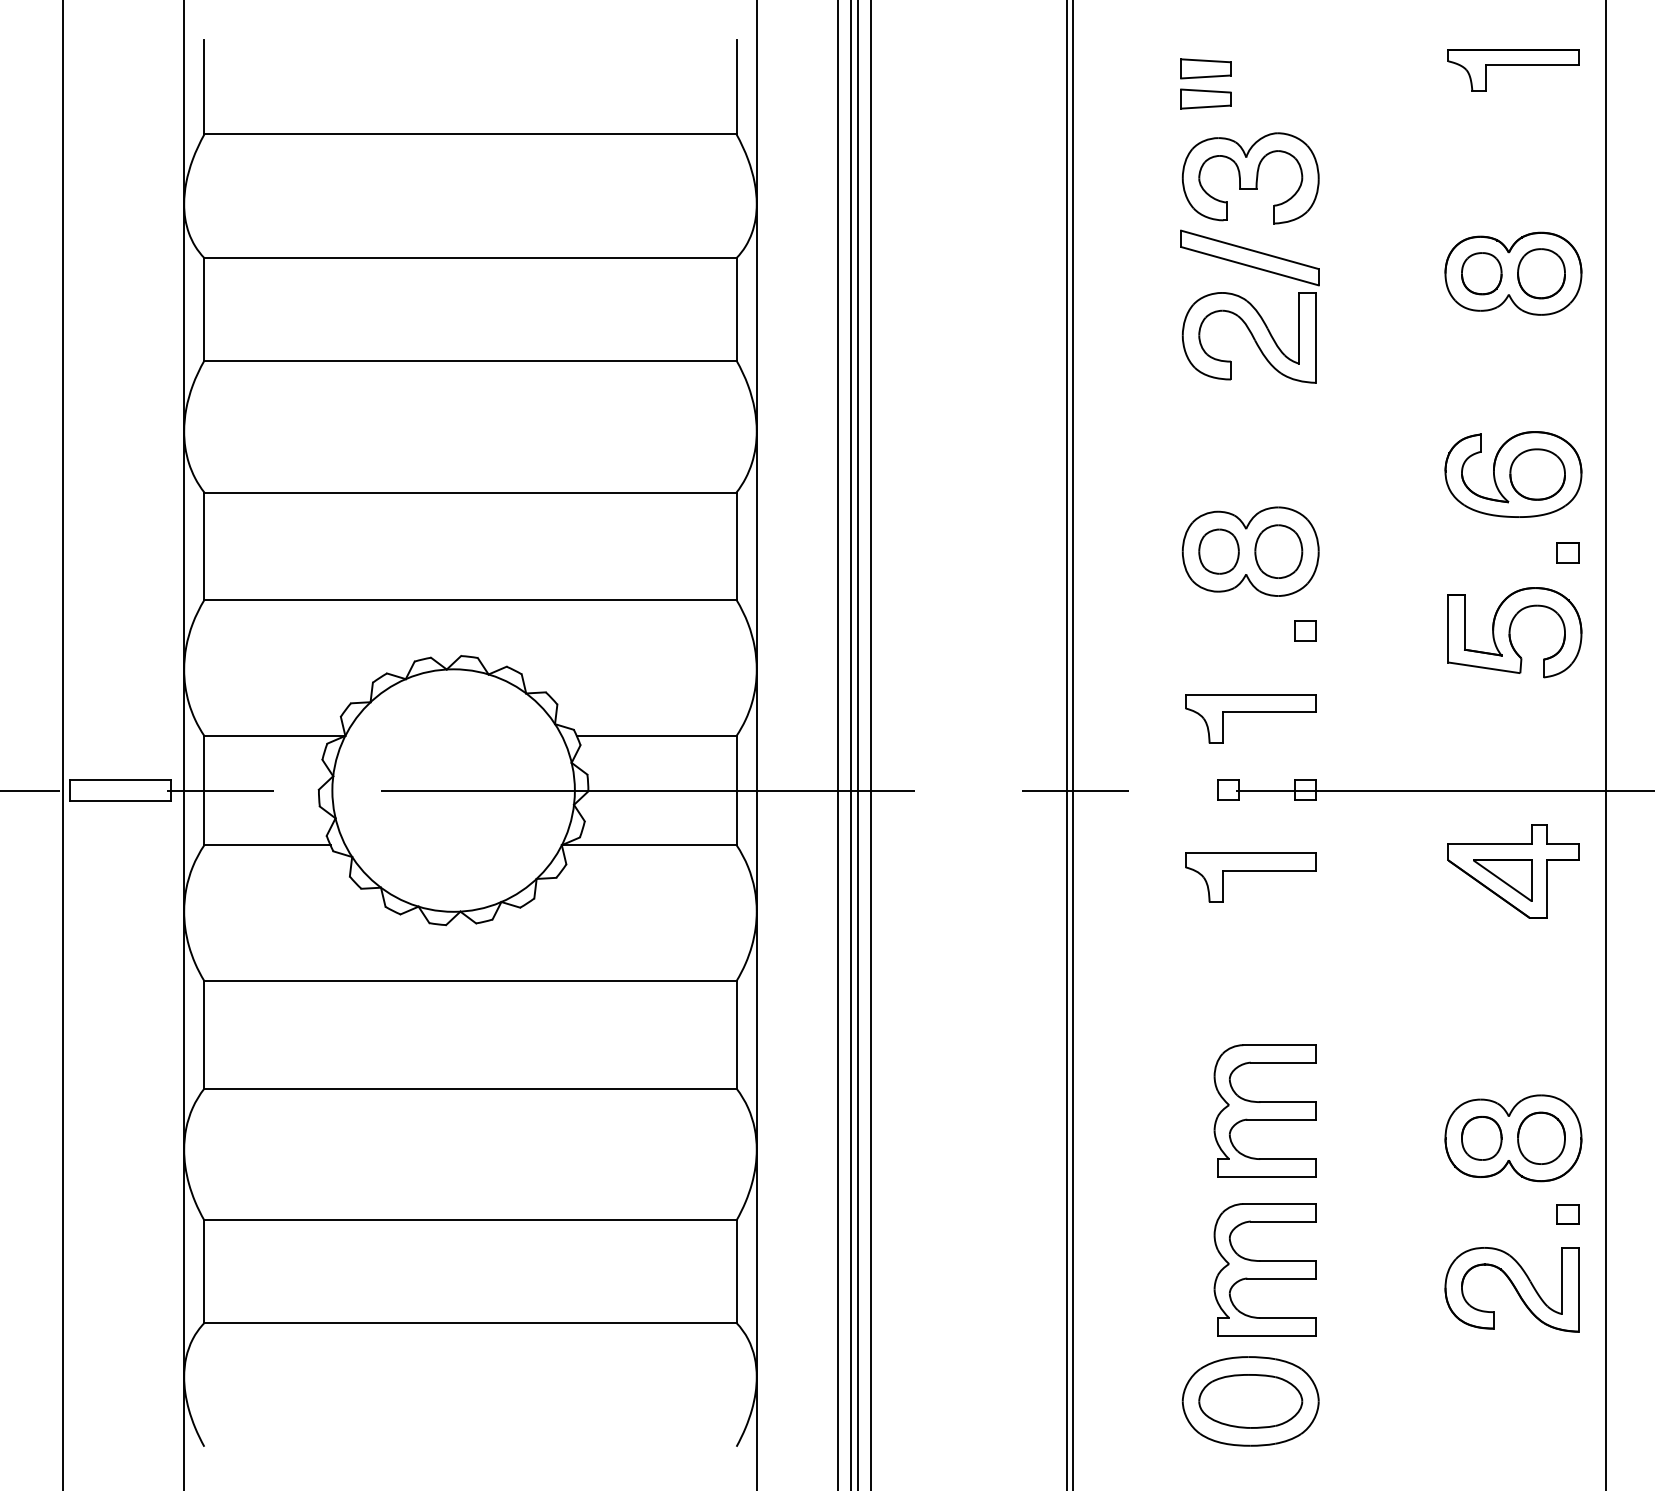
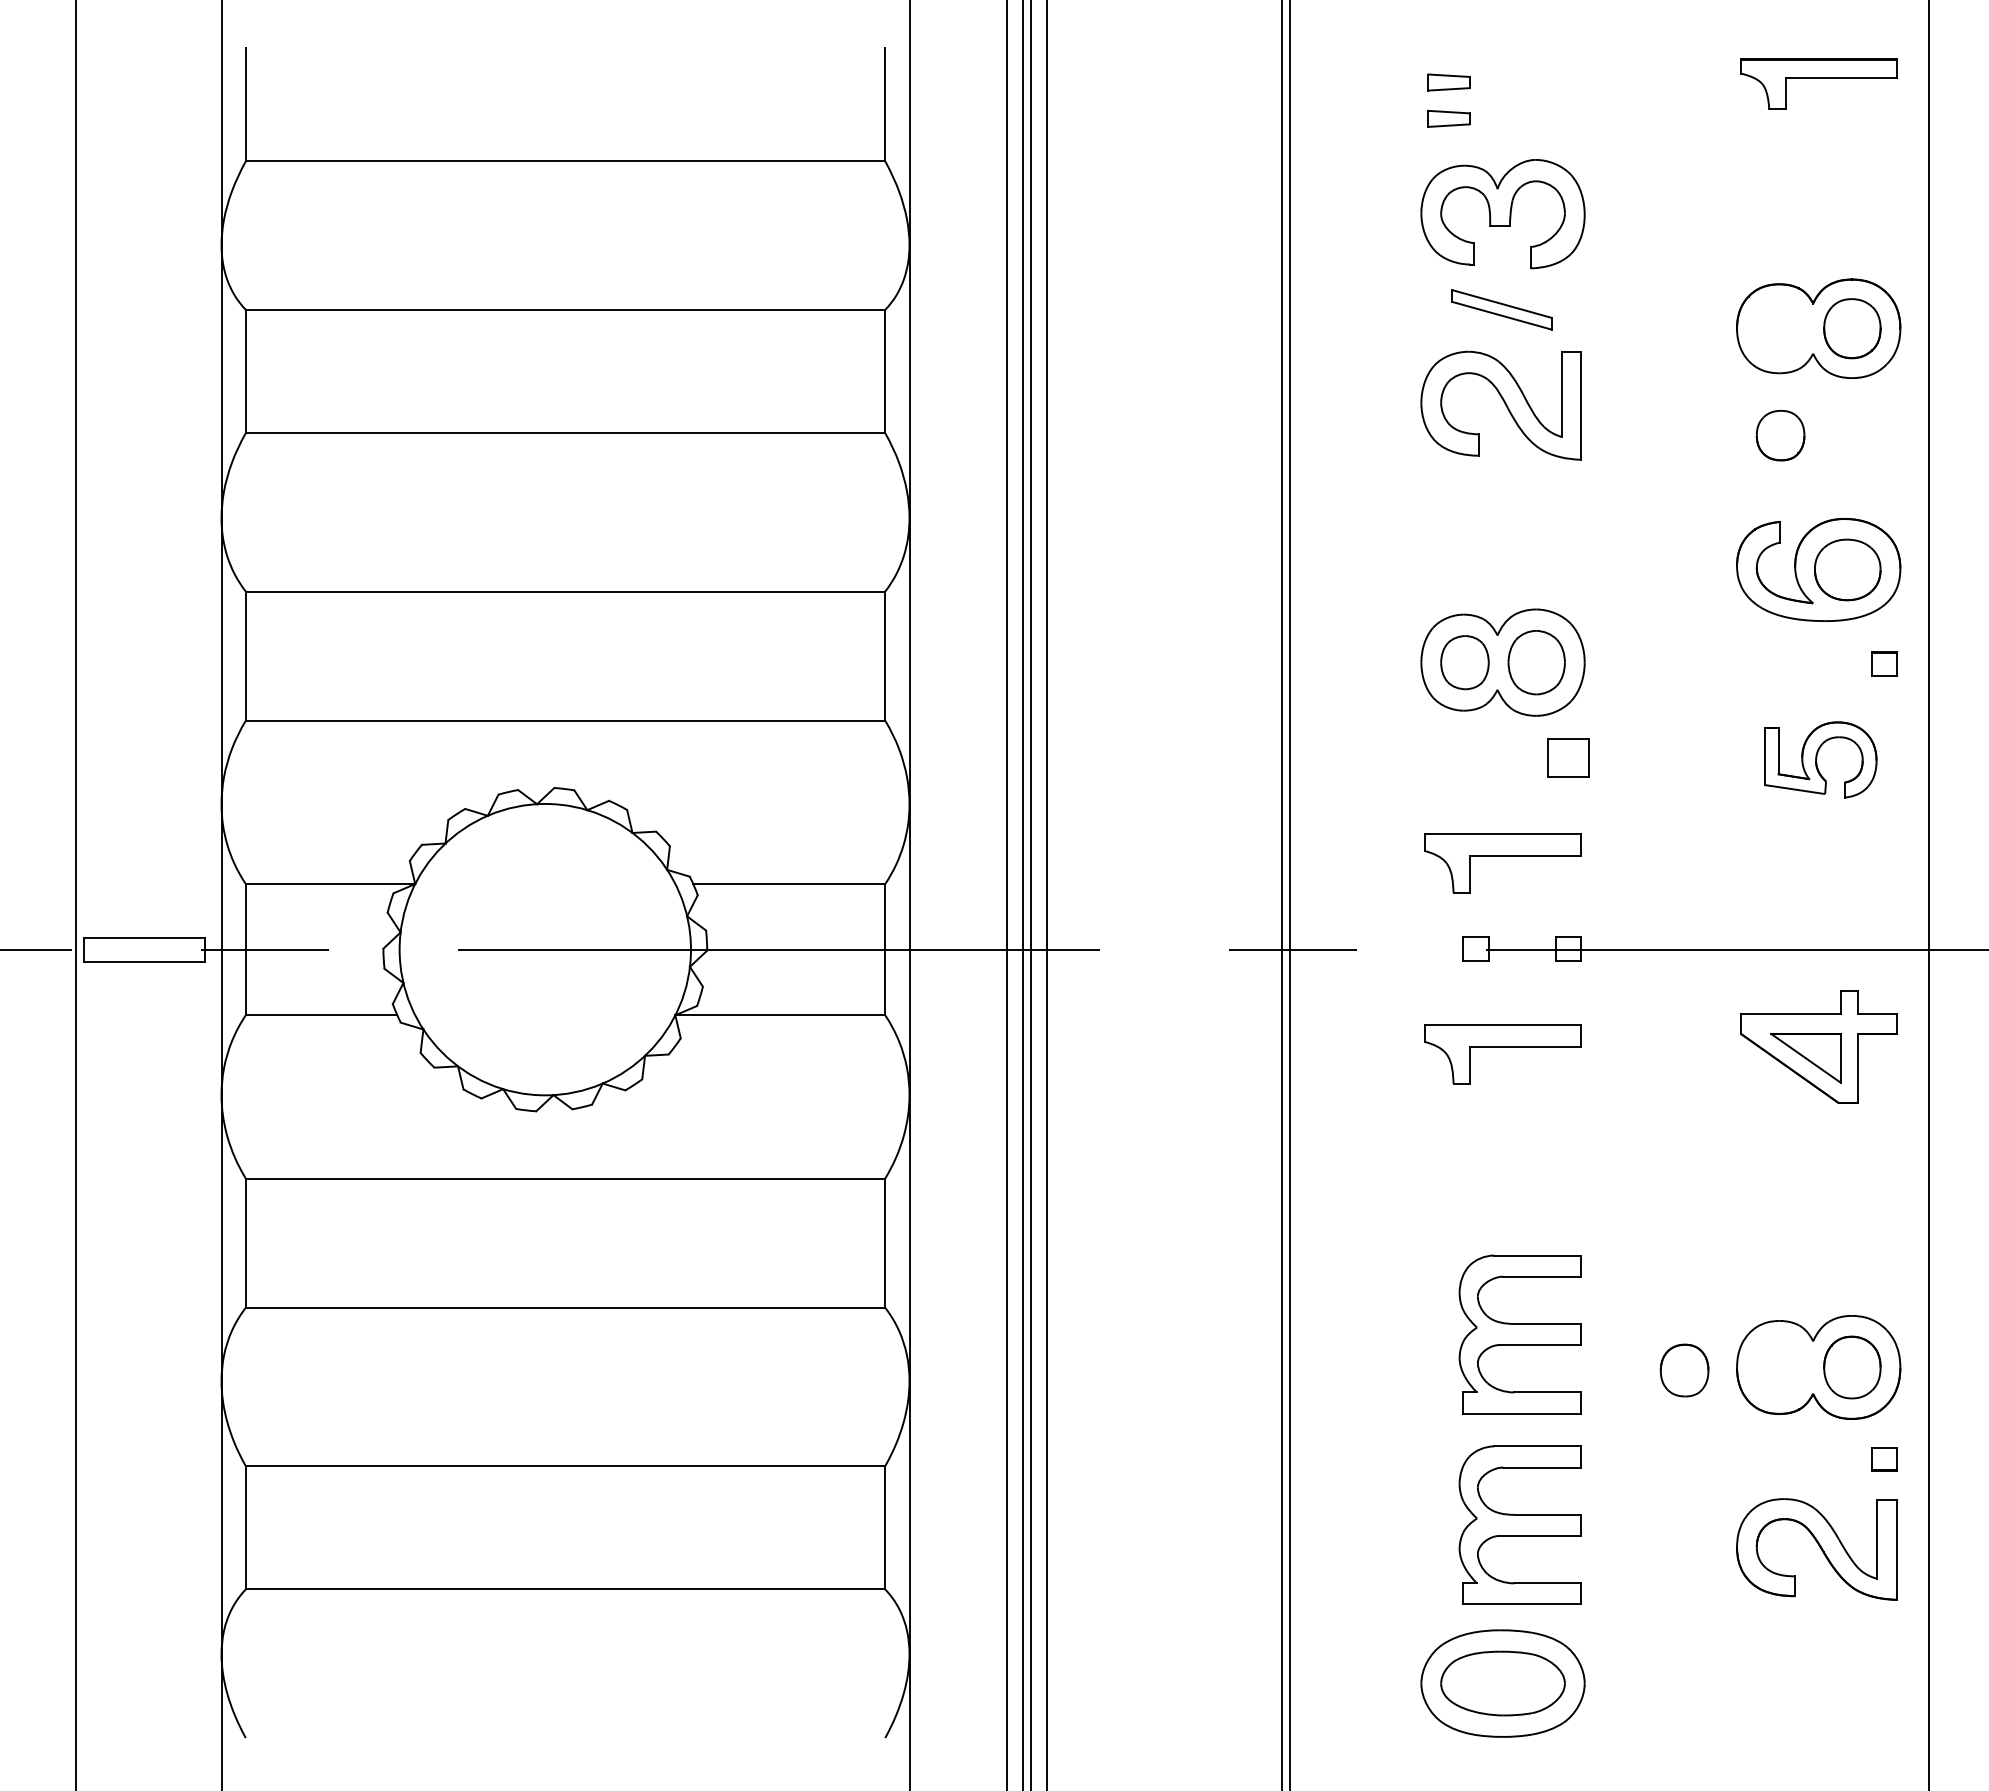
part: (1205, 68) -> (1448, 82), size x0.7
part: (1205, 98) -> (1448, 118), size x0.7
part: (1249, 257) -> (1501, 309), size x0.6
part: (1481, 273) -> (1780, 435), moved
part: (1305, 630) -> (1568, 757), size x1.6
part: (1514, 632) -> (1820, 759), size x0.7
part: (1481, 1138) -> (1684, 1370), moved

